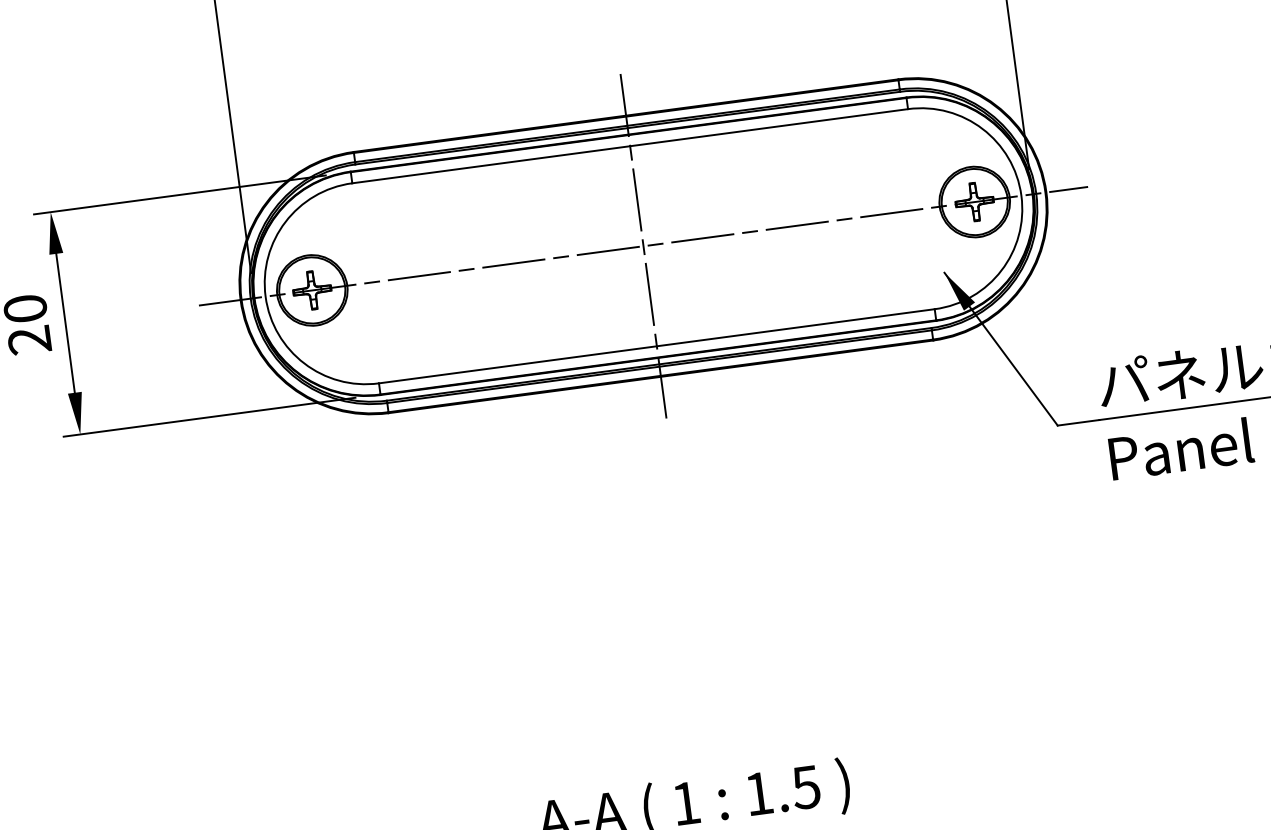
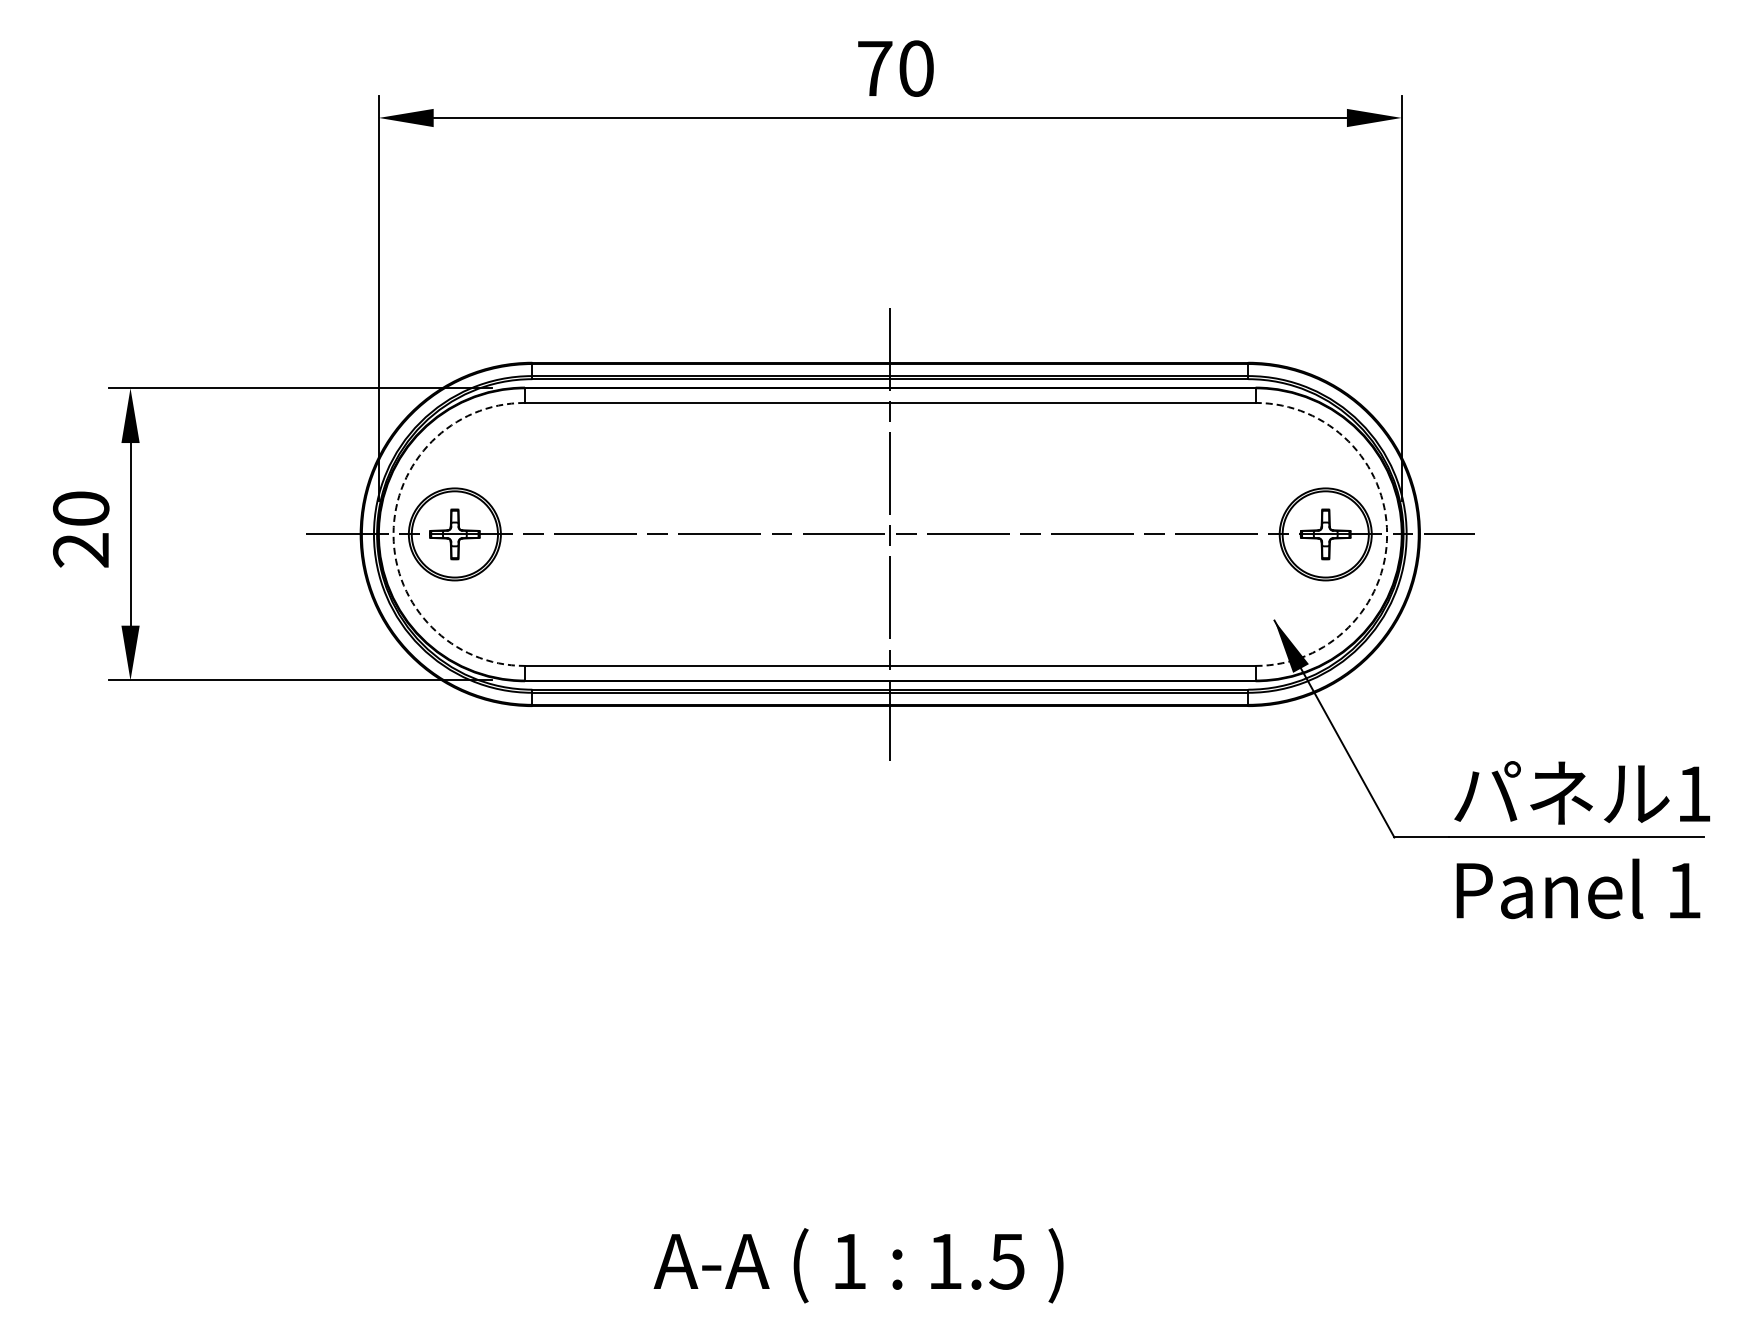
arc: (1021, 195) -> (1387, 534), solid -> dashed
arc: (265, 296) -> (393, 534), solid -> dashed

